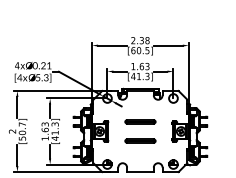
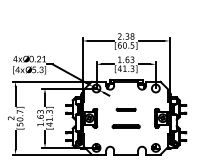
part: (140, 121) -> (126, 109), size x0.7

